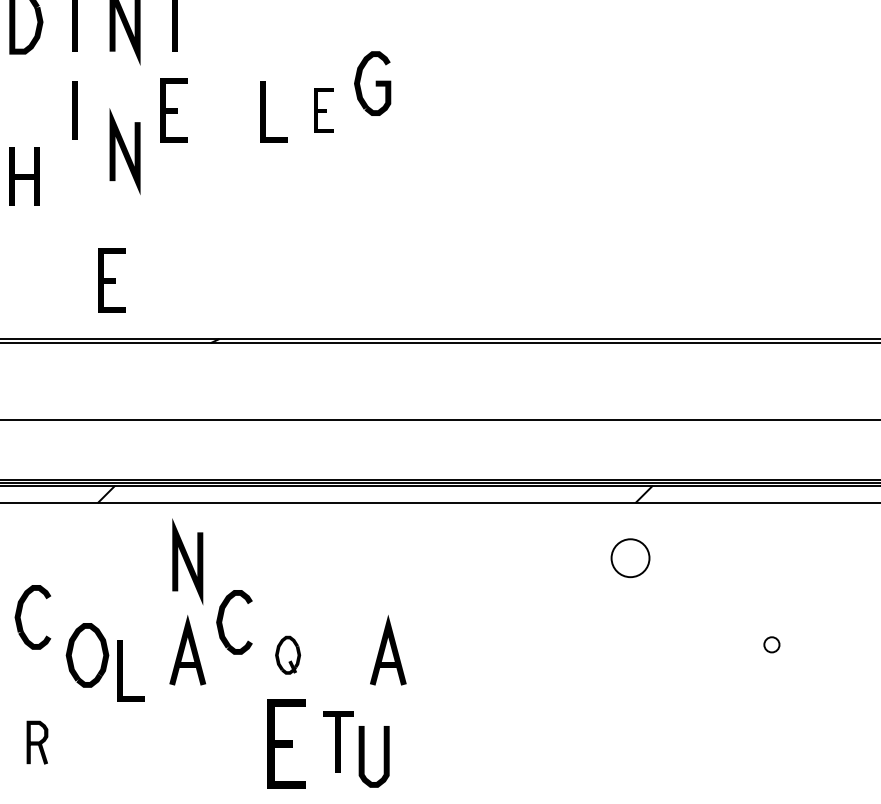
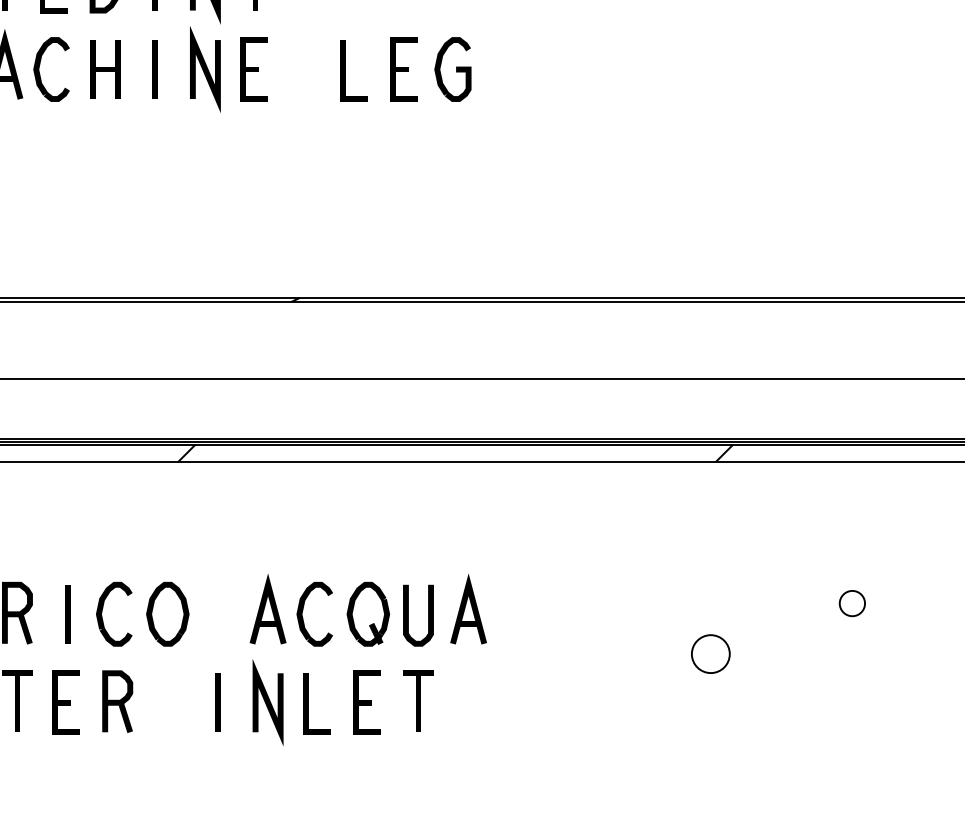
part: (372, 83) -> (452, 69), moved
part: (323, 110) -> (403, 69), size x1.43
line: (125, 151) -> (205, 69), moved
part: (25, 176) -> (105, 69), moved
part: (111, 280) -> (191, 239), removed
circle: (630, 557) -> (710, 653), moved
line: (187, 561) -> (267, 702), moved
part: (21, 615) -> (102, 612), moved
part: (223, 618) -> (303, 610), moved
circle: (771, 644) -> (851, 603), size x1.67
part: (288, 654) -> (368, 613), size x1.67
line: (123, 670) -> (308, 703), moved
part: (37, 742) -> (117, 701), size x1.43
line: (137, 743) -> (217, 702), added
part: (286, 743) -> (366, 702), size x0.71
curve: (364, 756) -> (408, 615), moved

